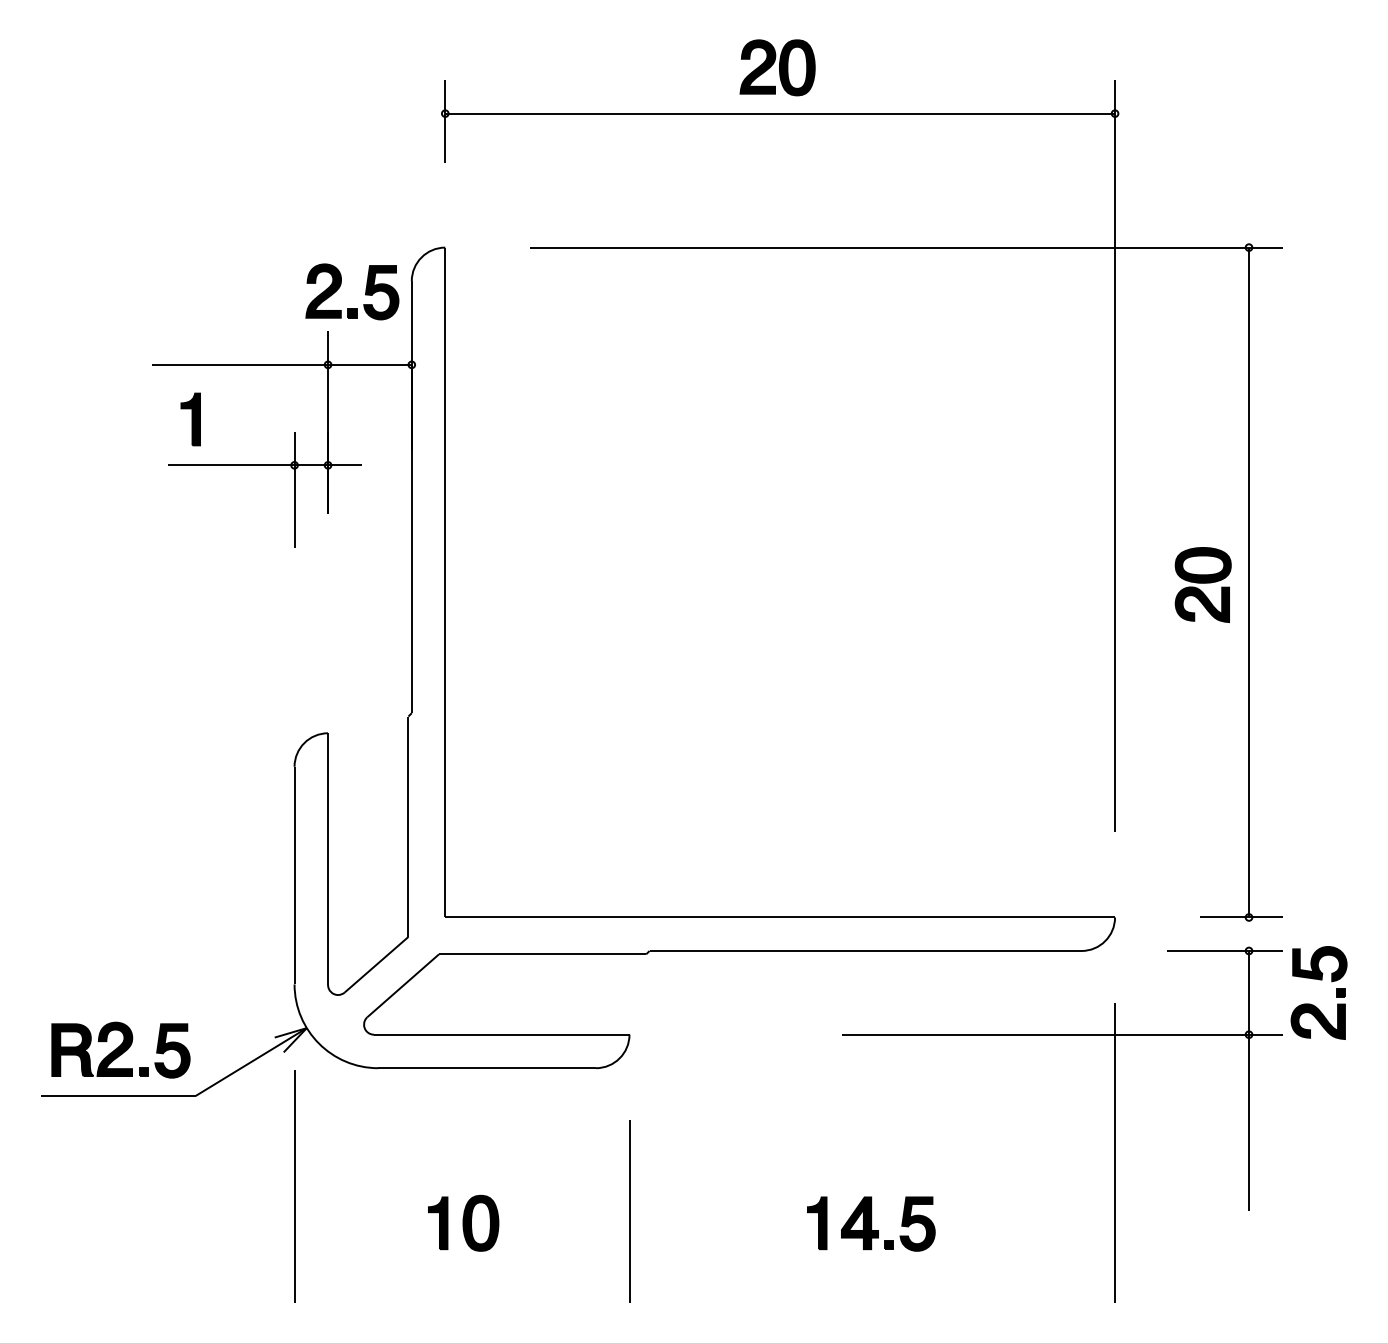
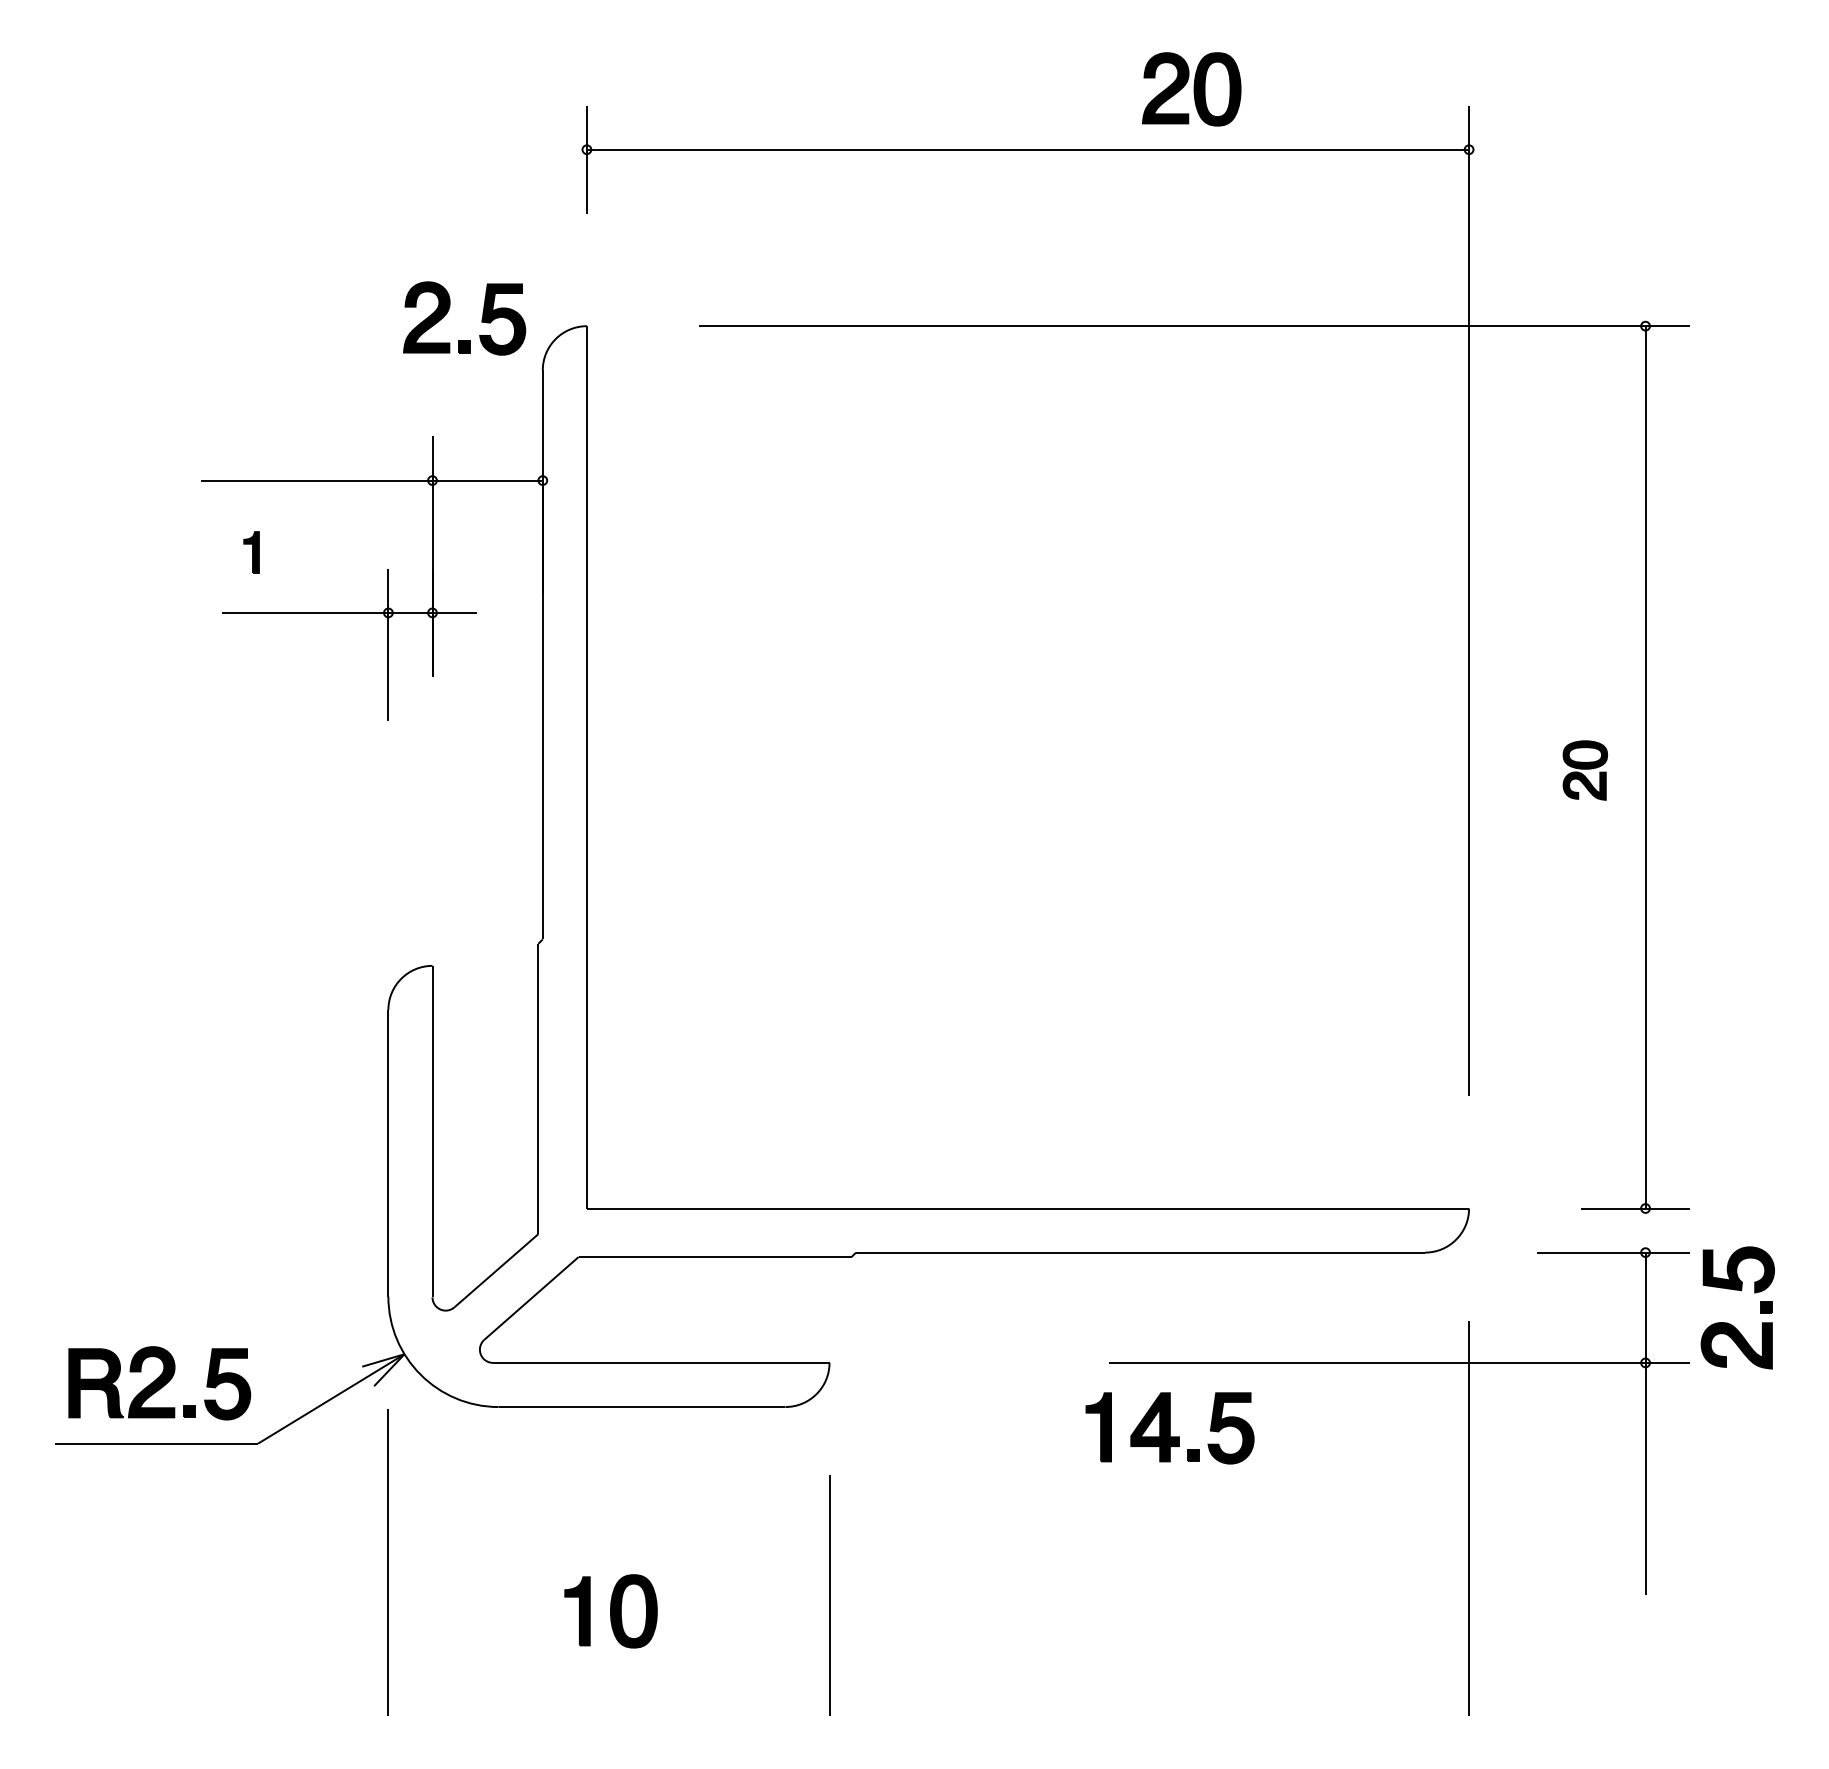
part: (777, 67) -> (1191, 89), moved
part: (365, 292) -> (481, 319), moved
part: (190, 419) -> (251, 552), size x0.6
part: (1203, 584) -> (1585, 770), size x0.6
part: (870, 1224) -> (1169, 1428), moved

